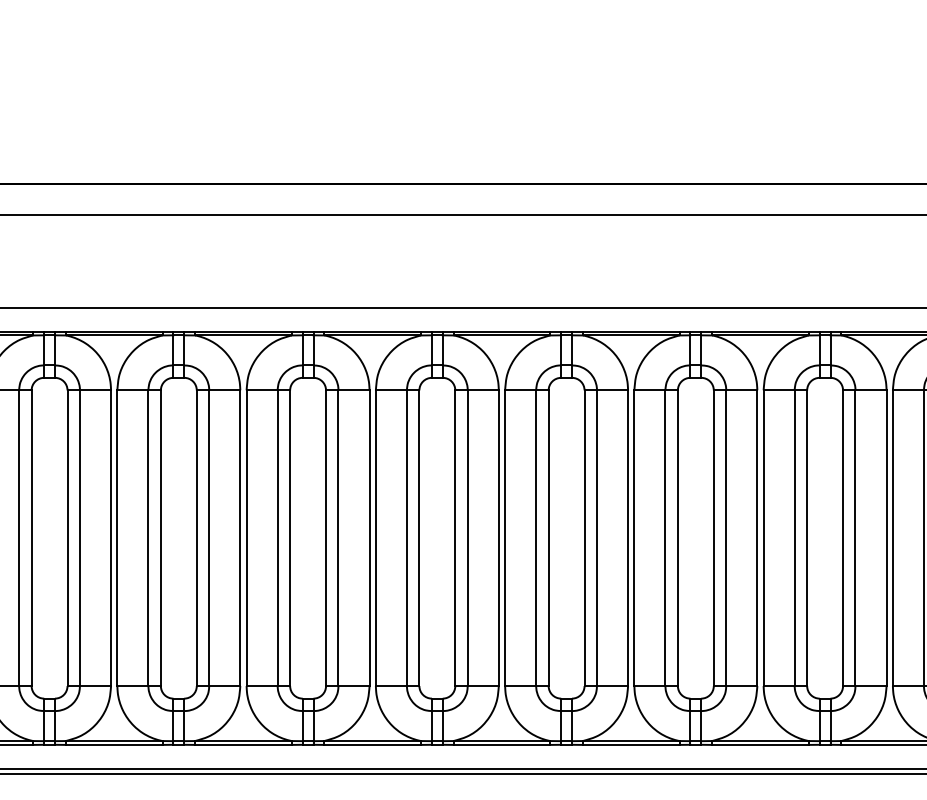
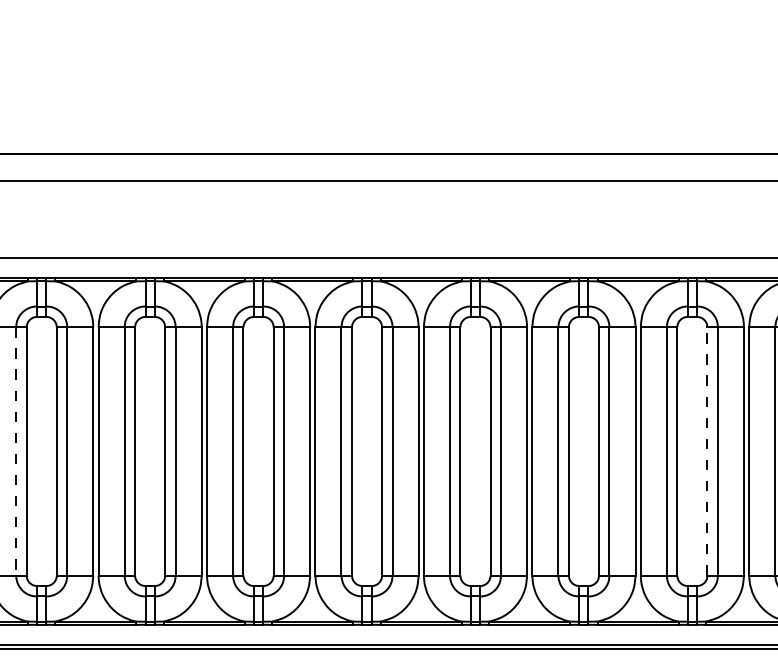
line: (843, 537) -> (707, 450), solid -> dashed
line: (19, 538) -> (16, 451), solid -> dashed

